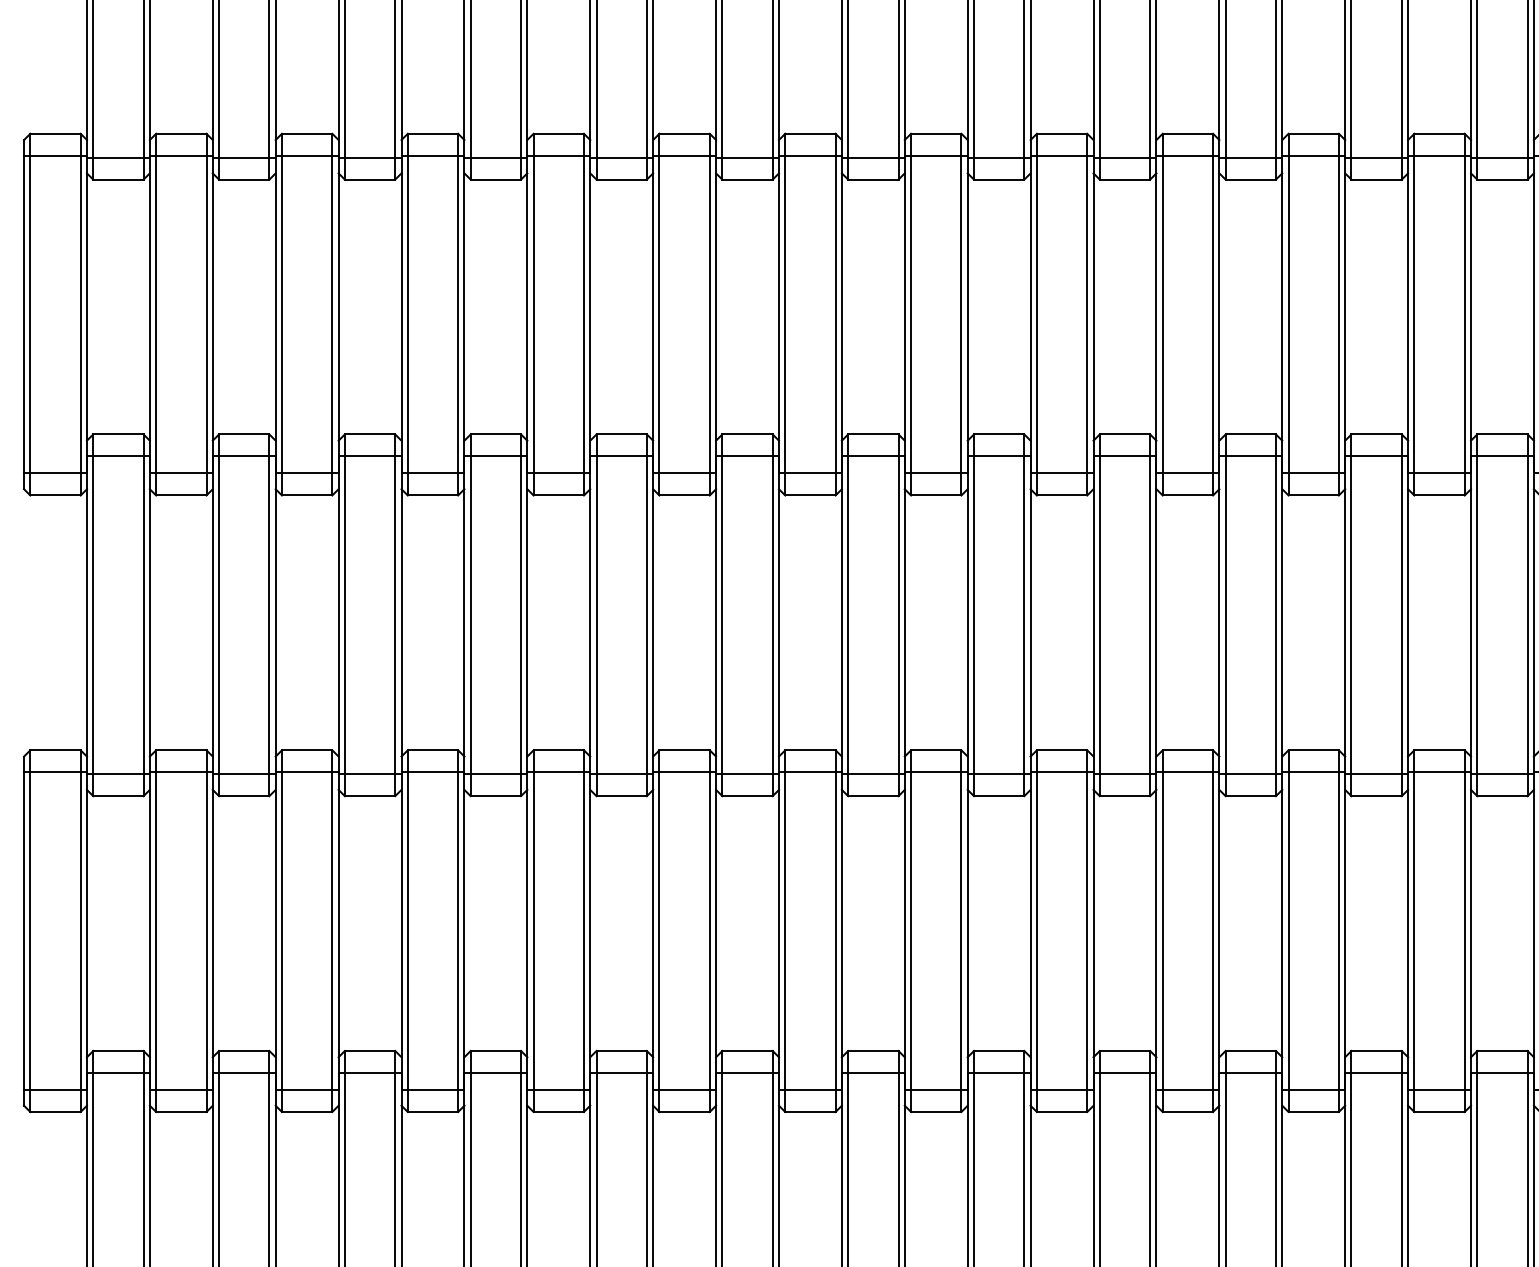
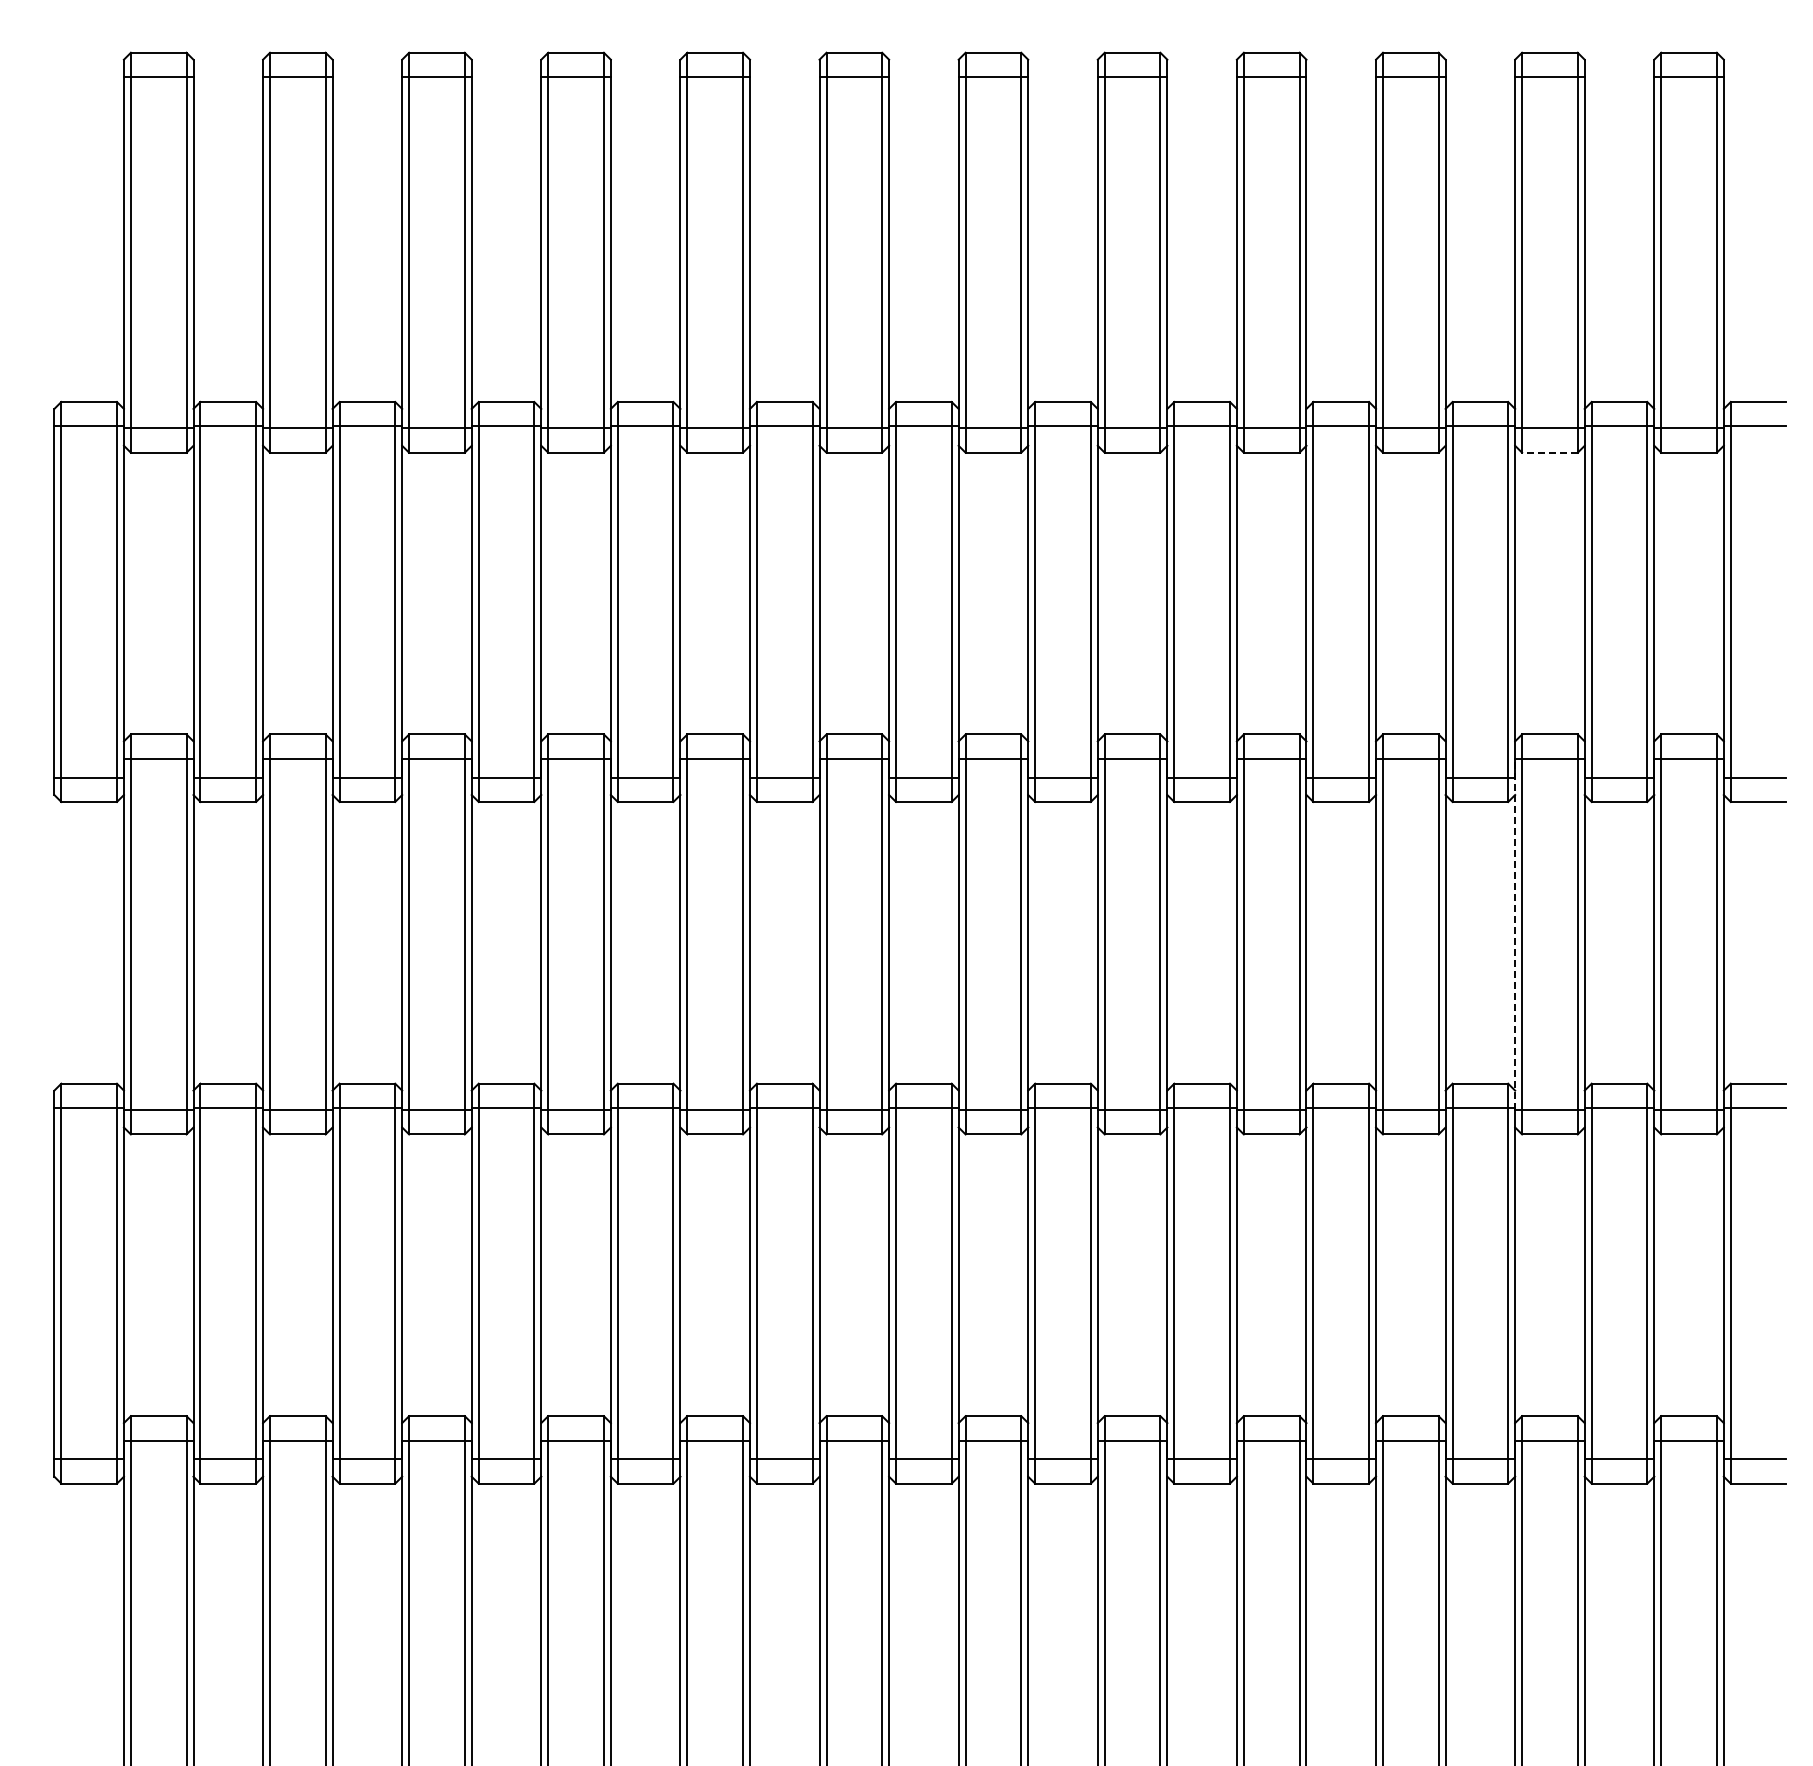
line: (1376, 179) -> (1549, 452), solid -> dashed
line: (1345, 615) -> (1515, 934), solid -> dashed

